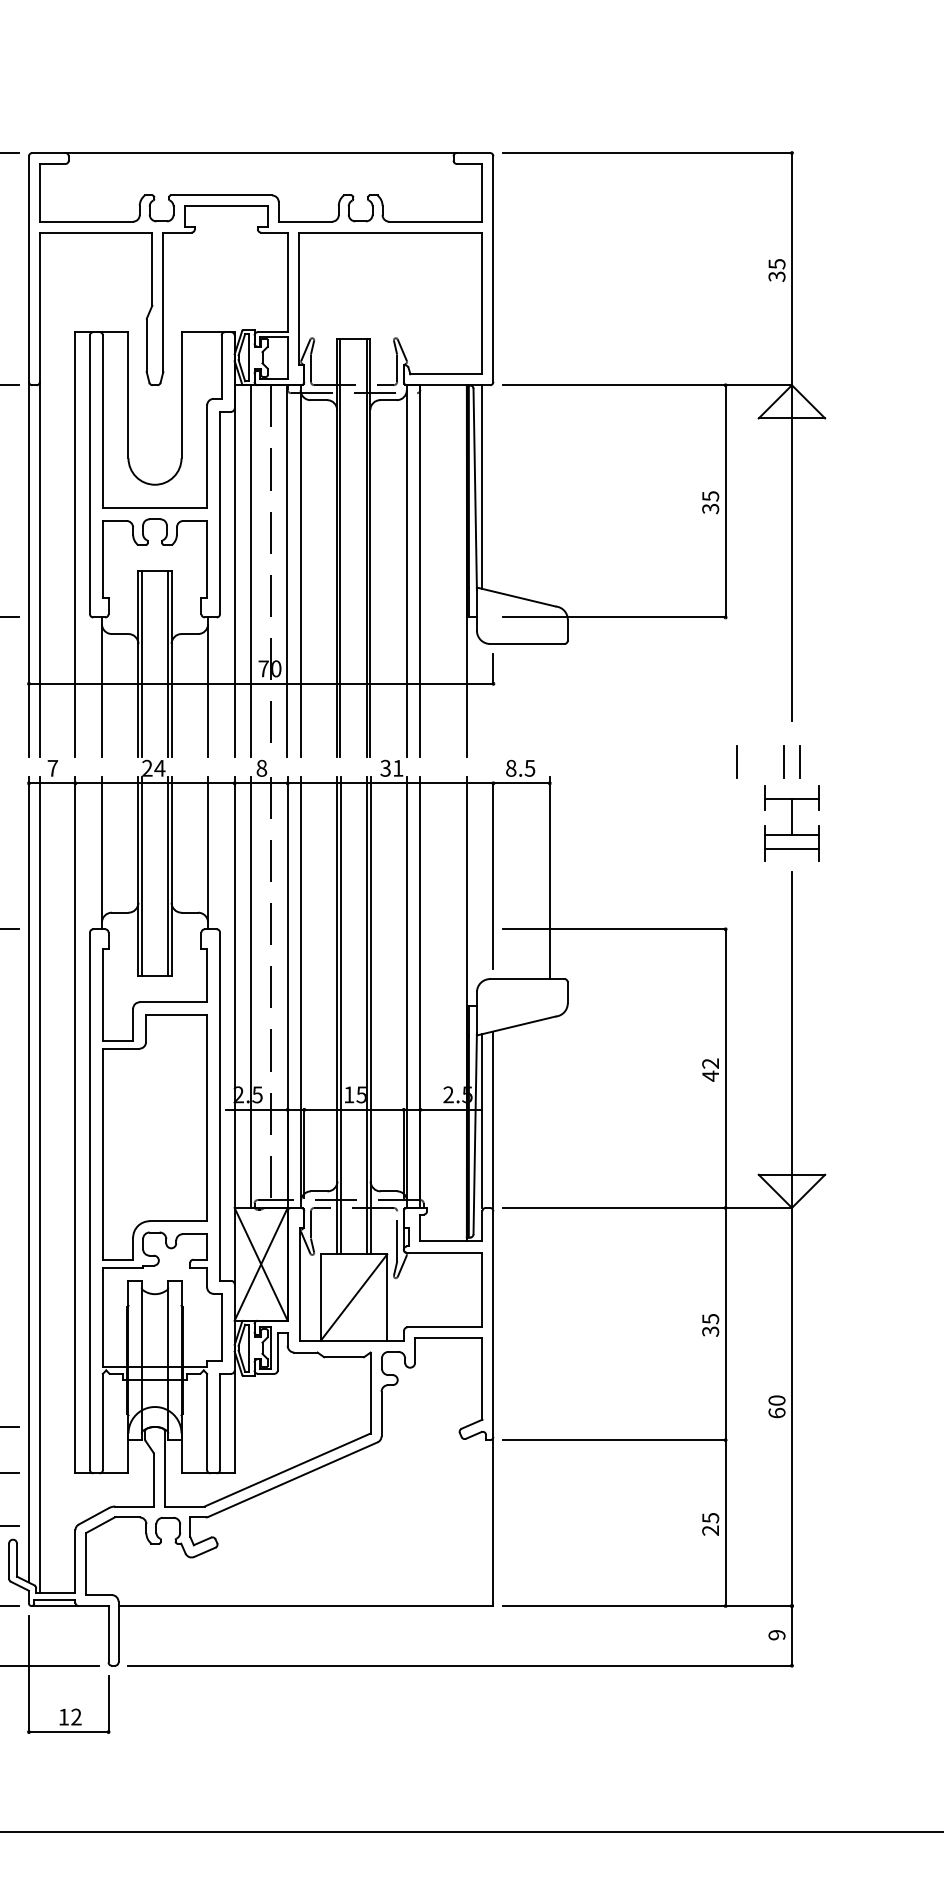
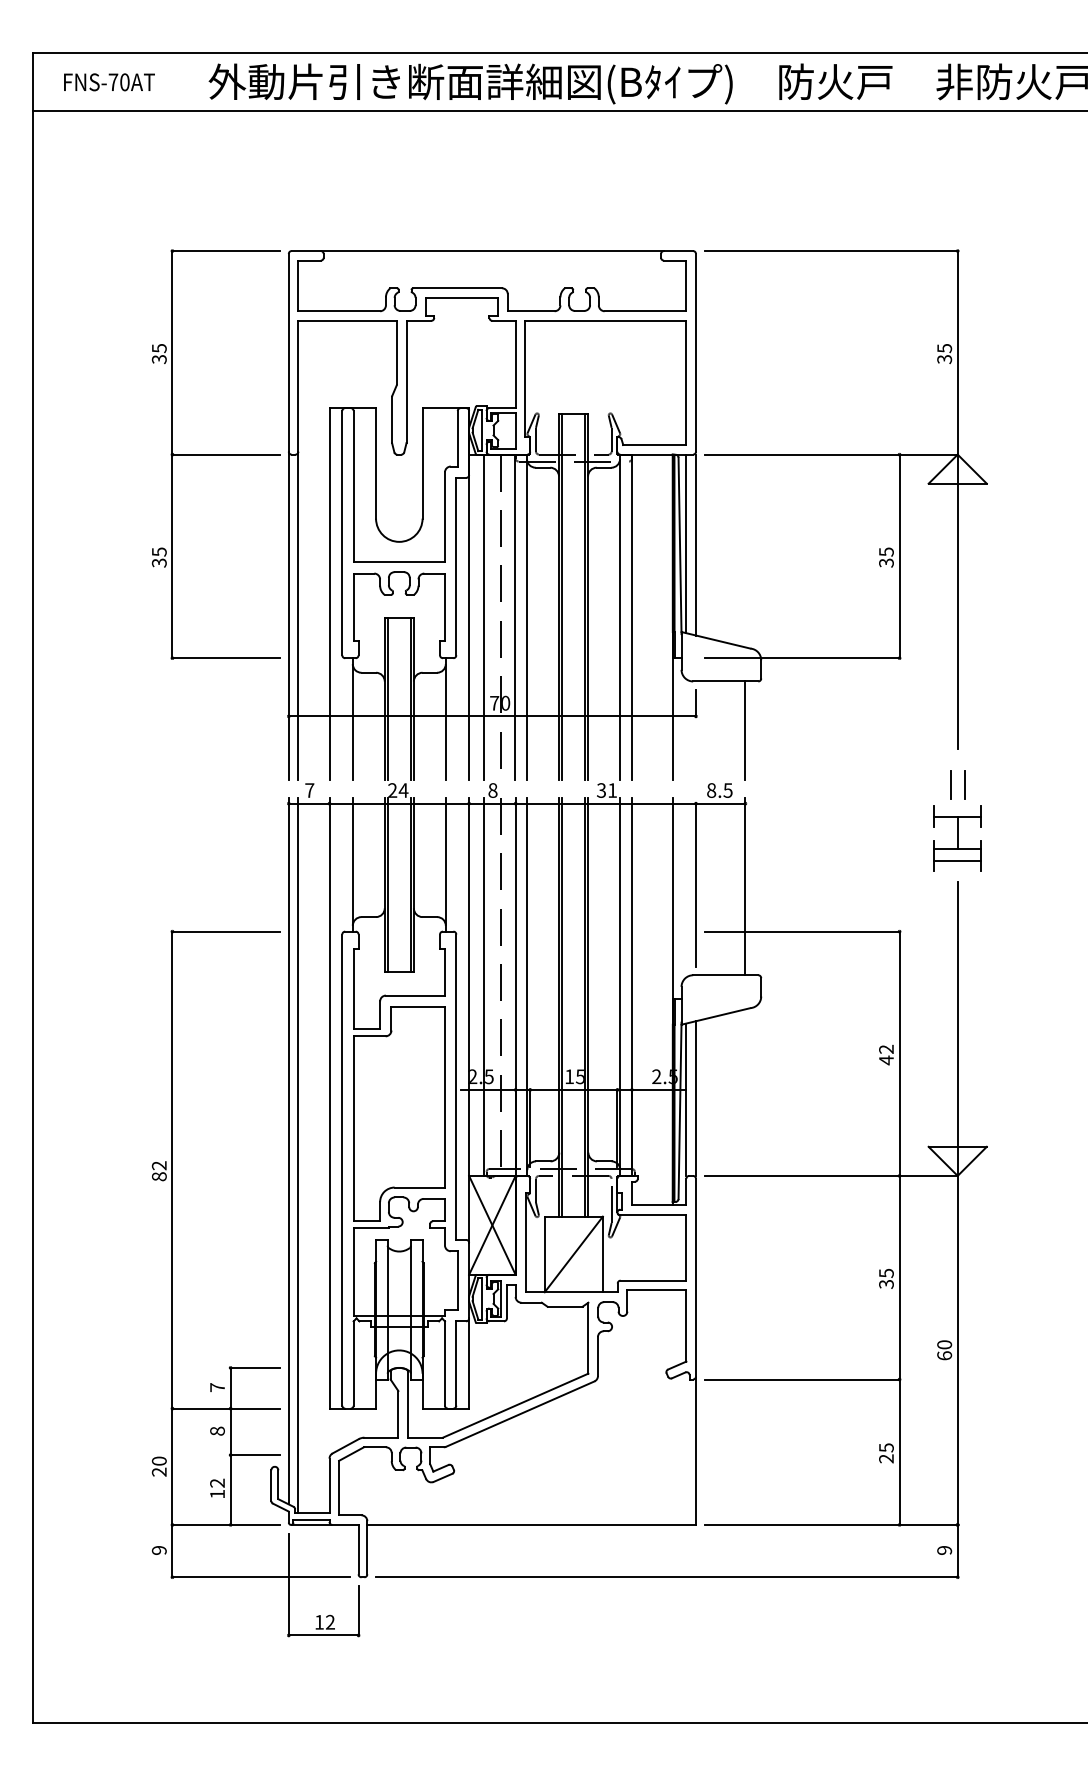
line: (492, 487) -> (695, 544), added
line: (549, 699) -> (745, 730), added
line: (736, 761) -> (909, 784), removed

